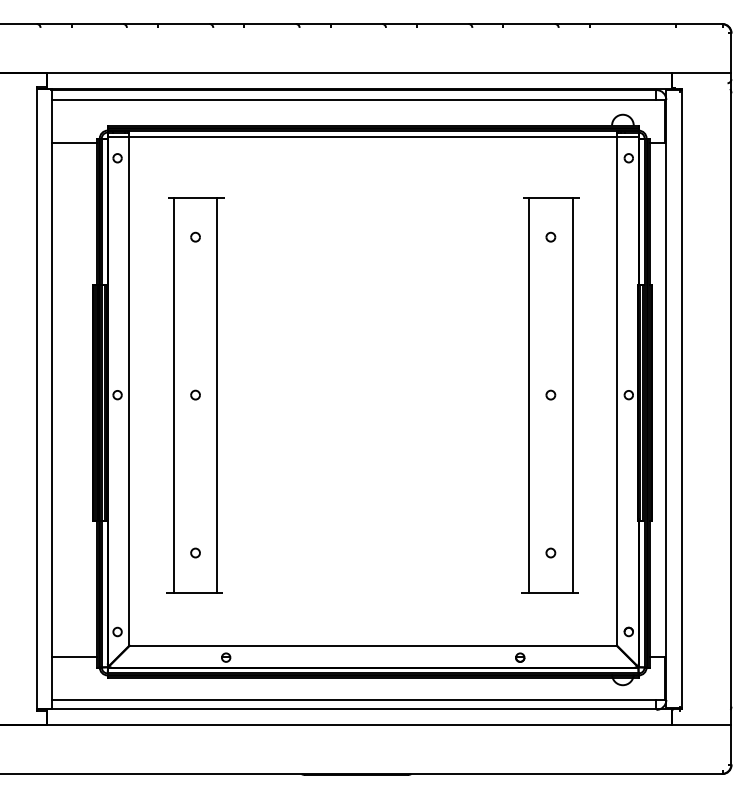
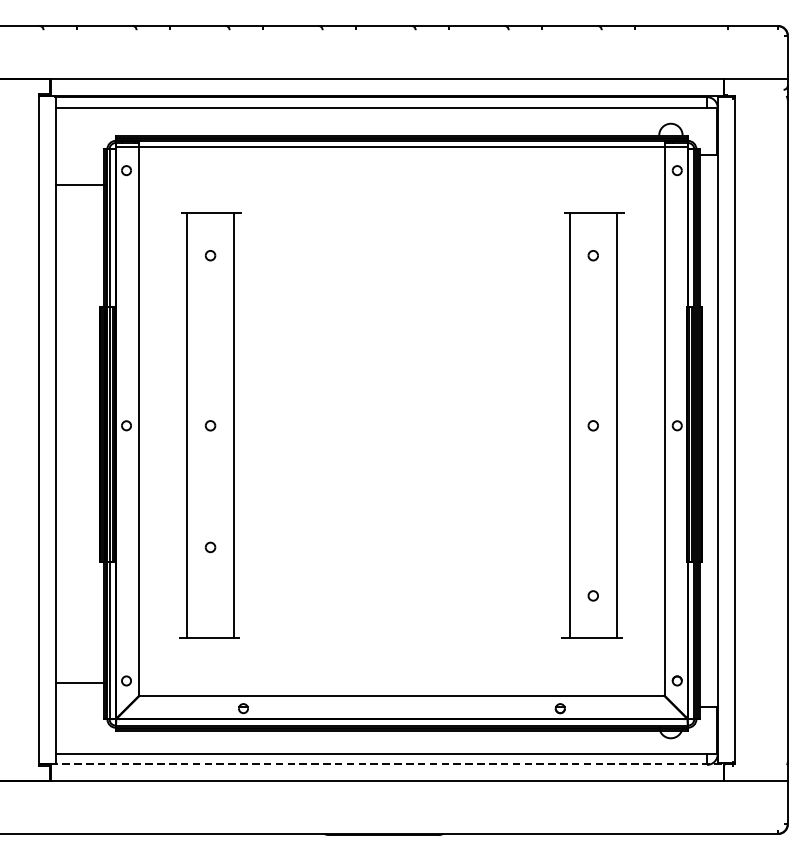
line: (74, 143) -> (80, 184), moved
part: (195, 552) -> (210, 546), moved
line: (74, 656) -> (80, 682), moved
line: (359, 708) -> (387, 763), solid -> dashed

